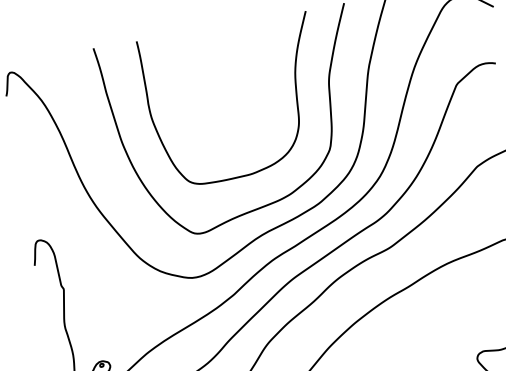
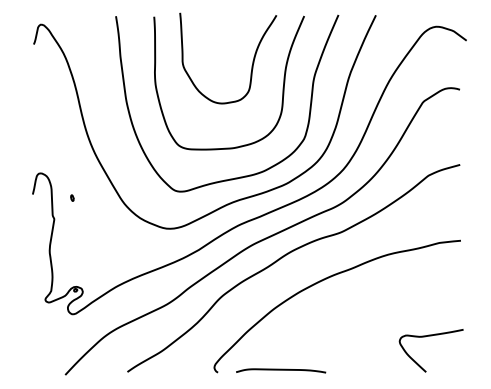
curve: (255, 77) -> (251, 65), added
part: (80, 261) -> (72, 197), added

